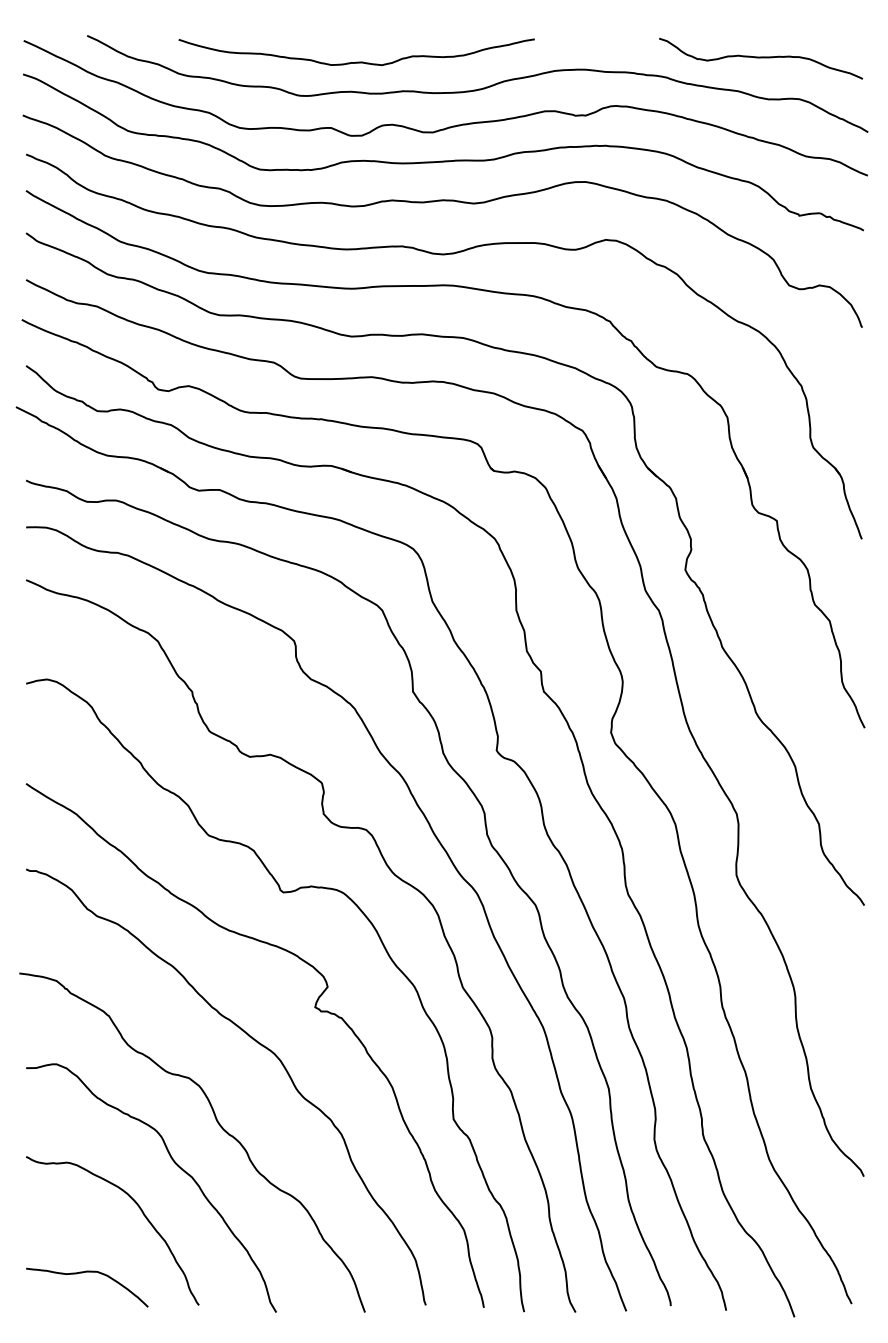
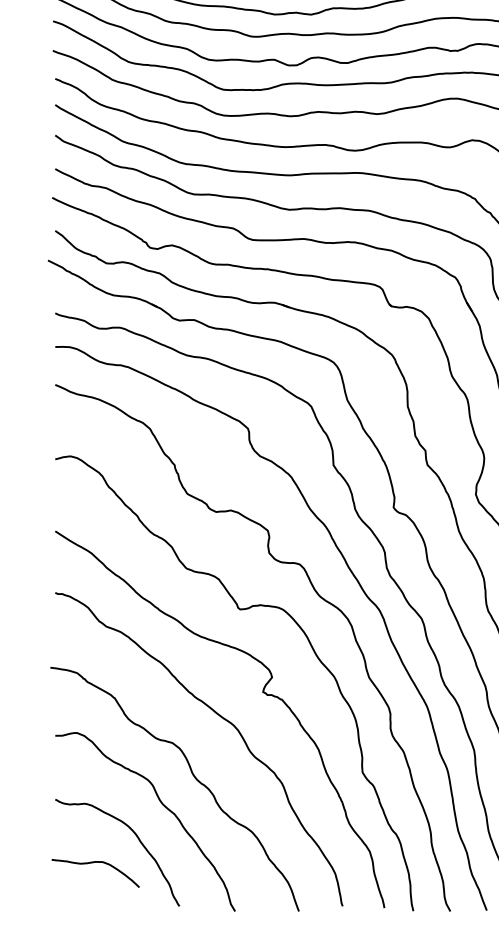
curve: (83, 1273) -> (92, 863), moved

